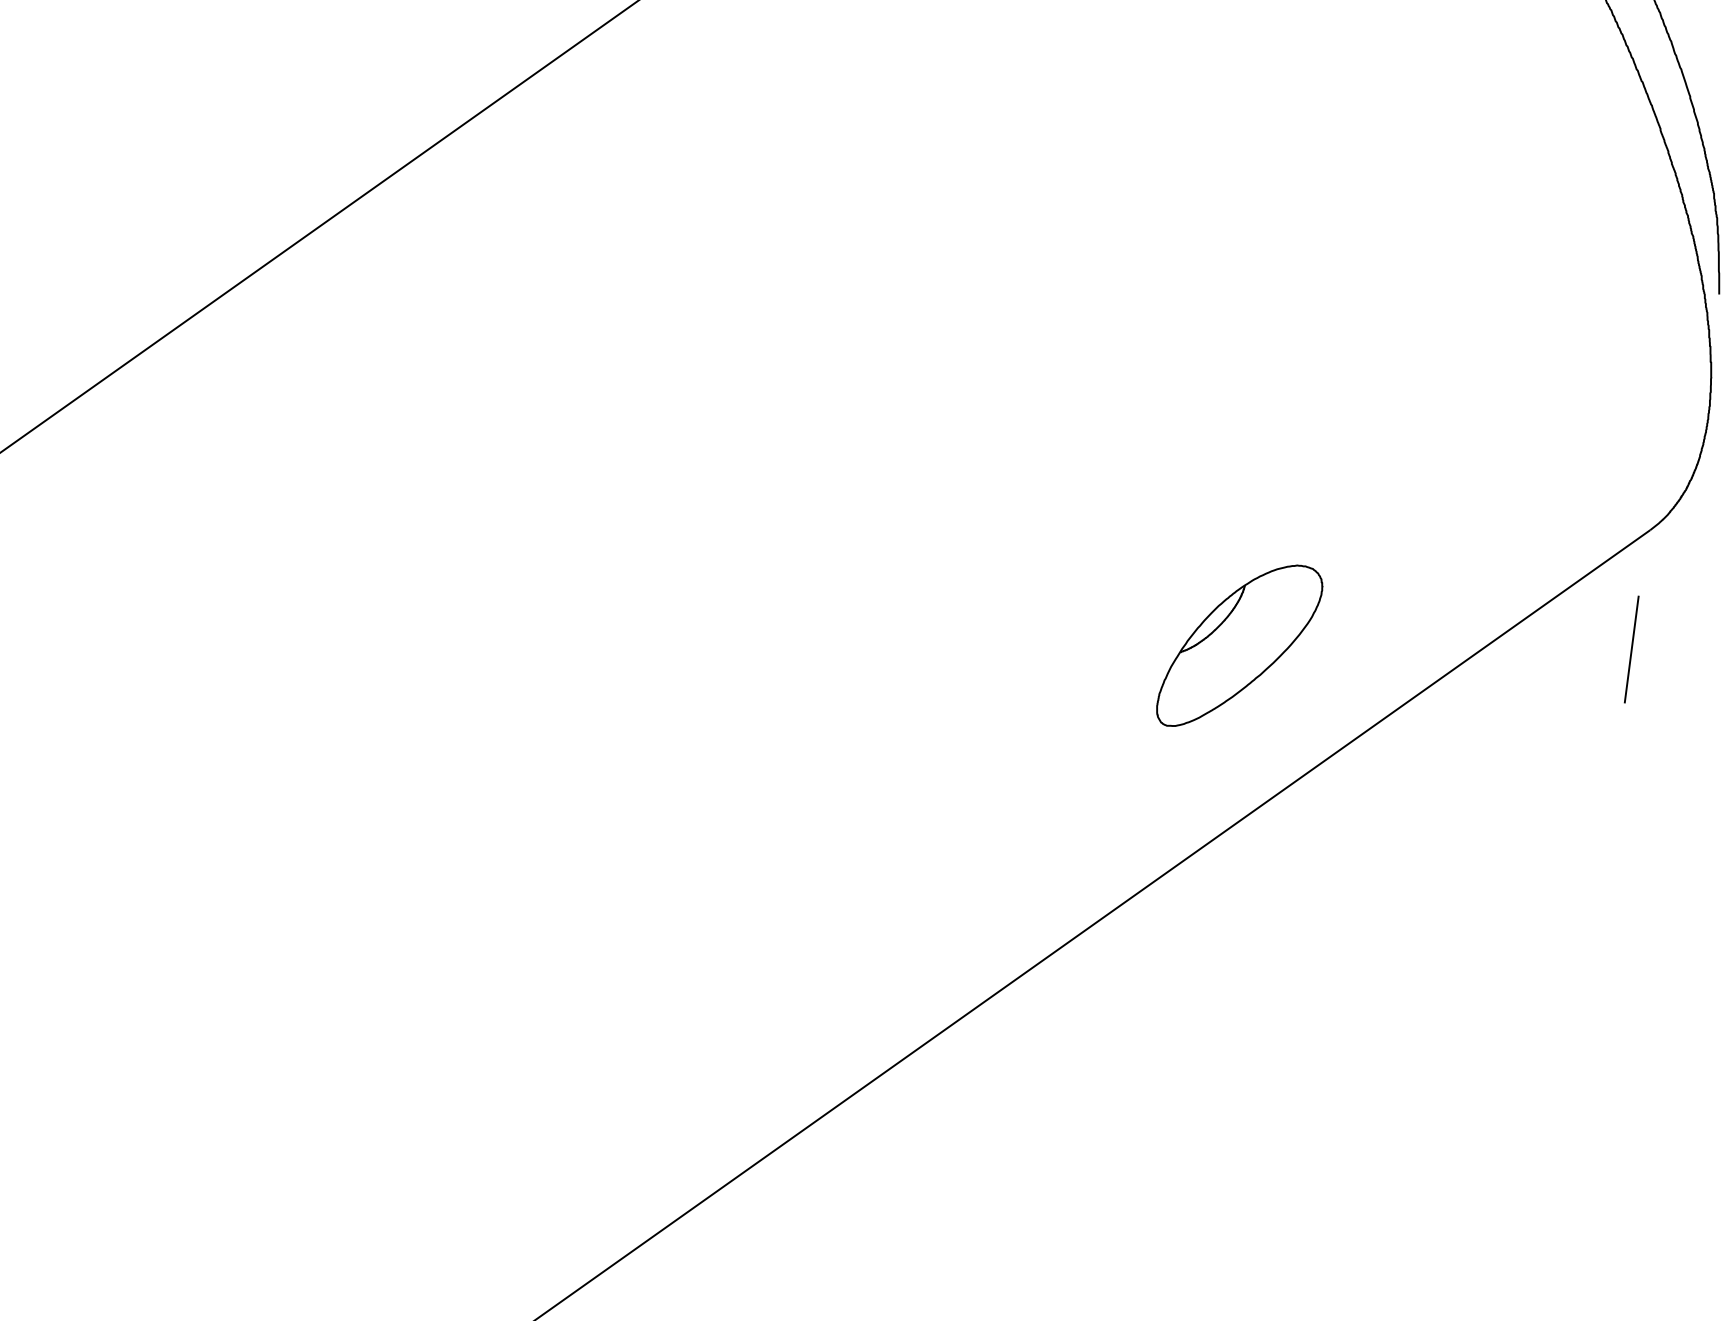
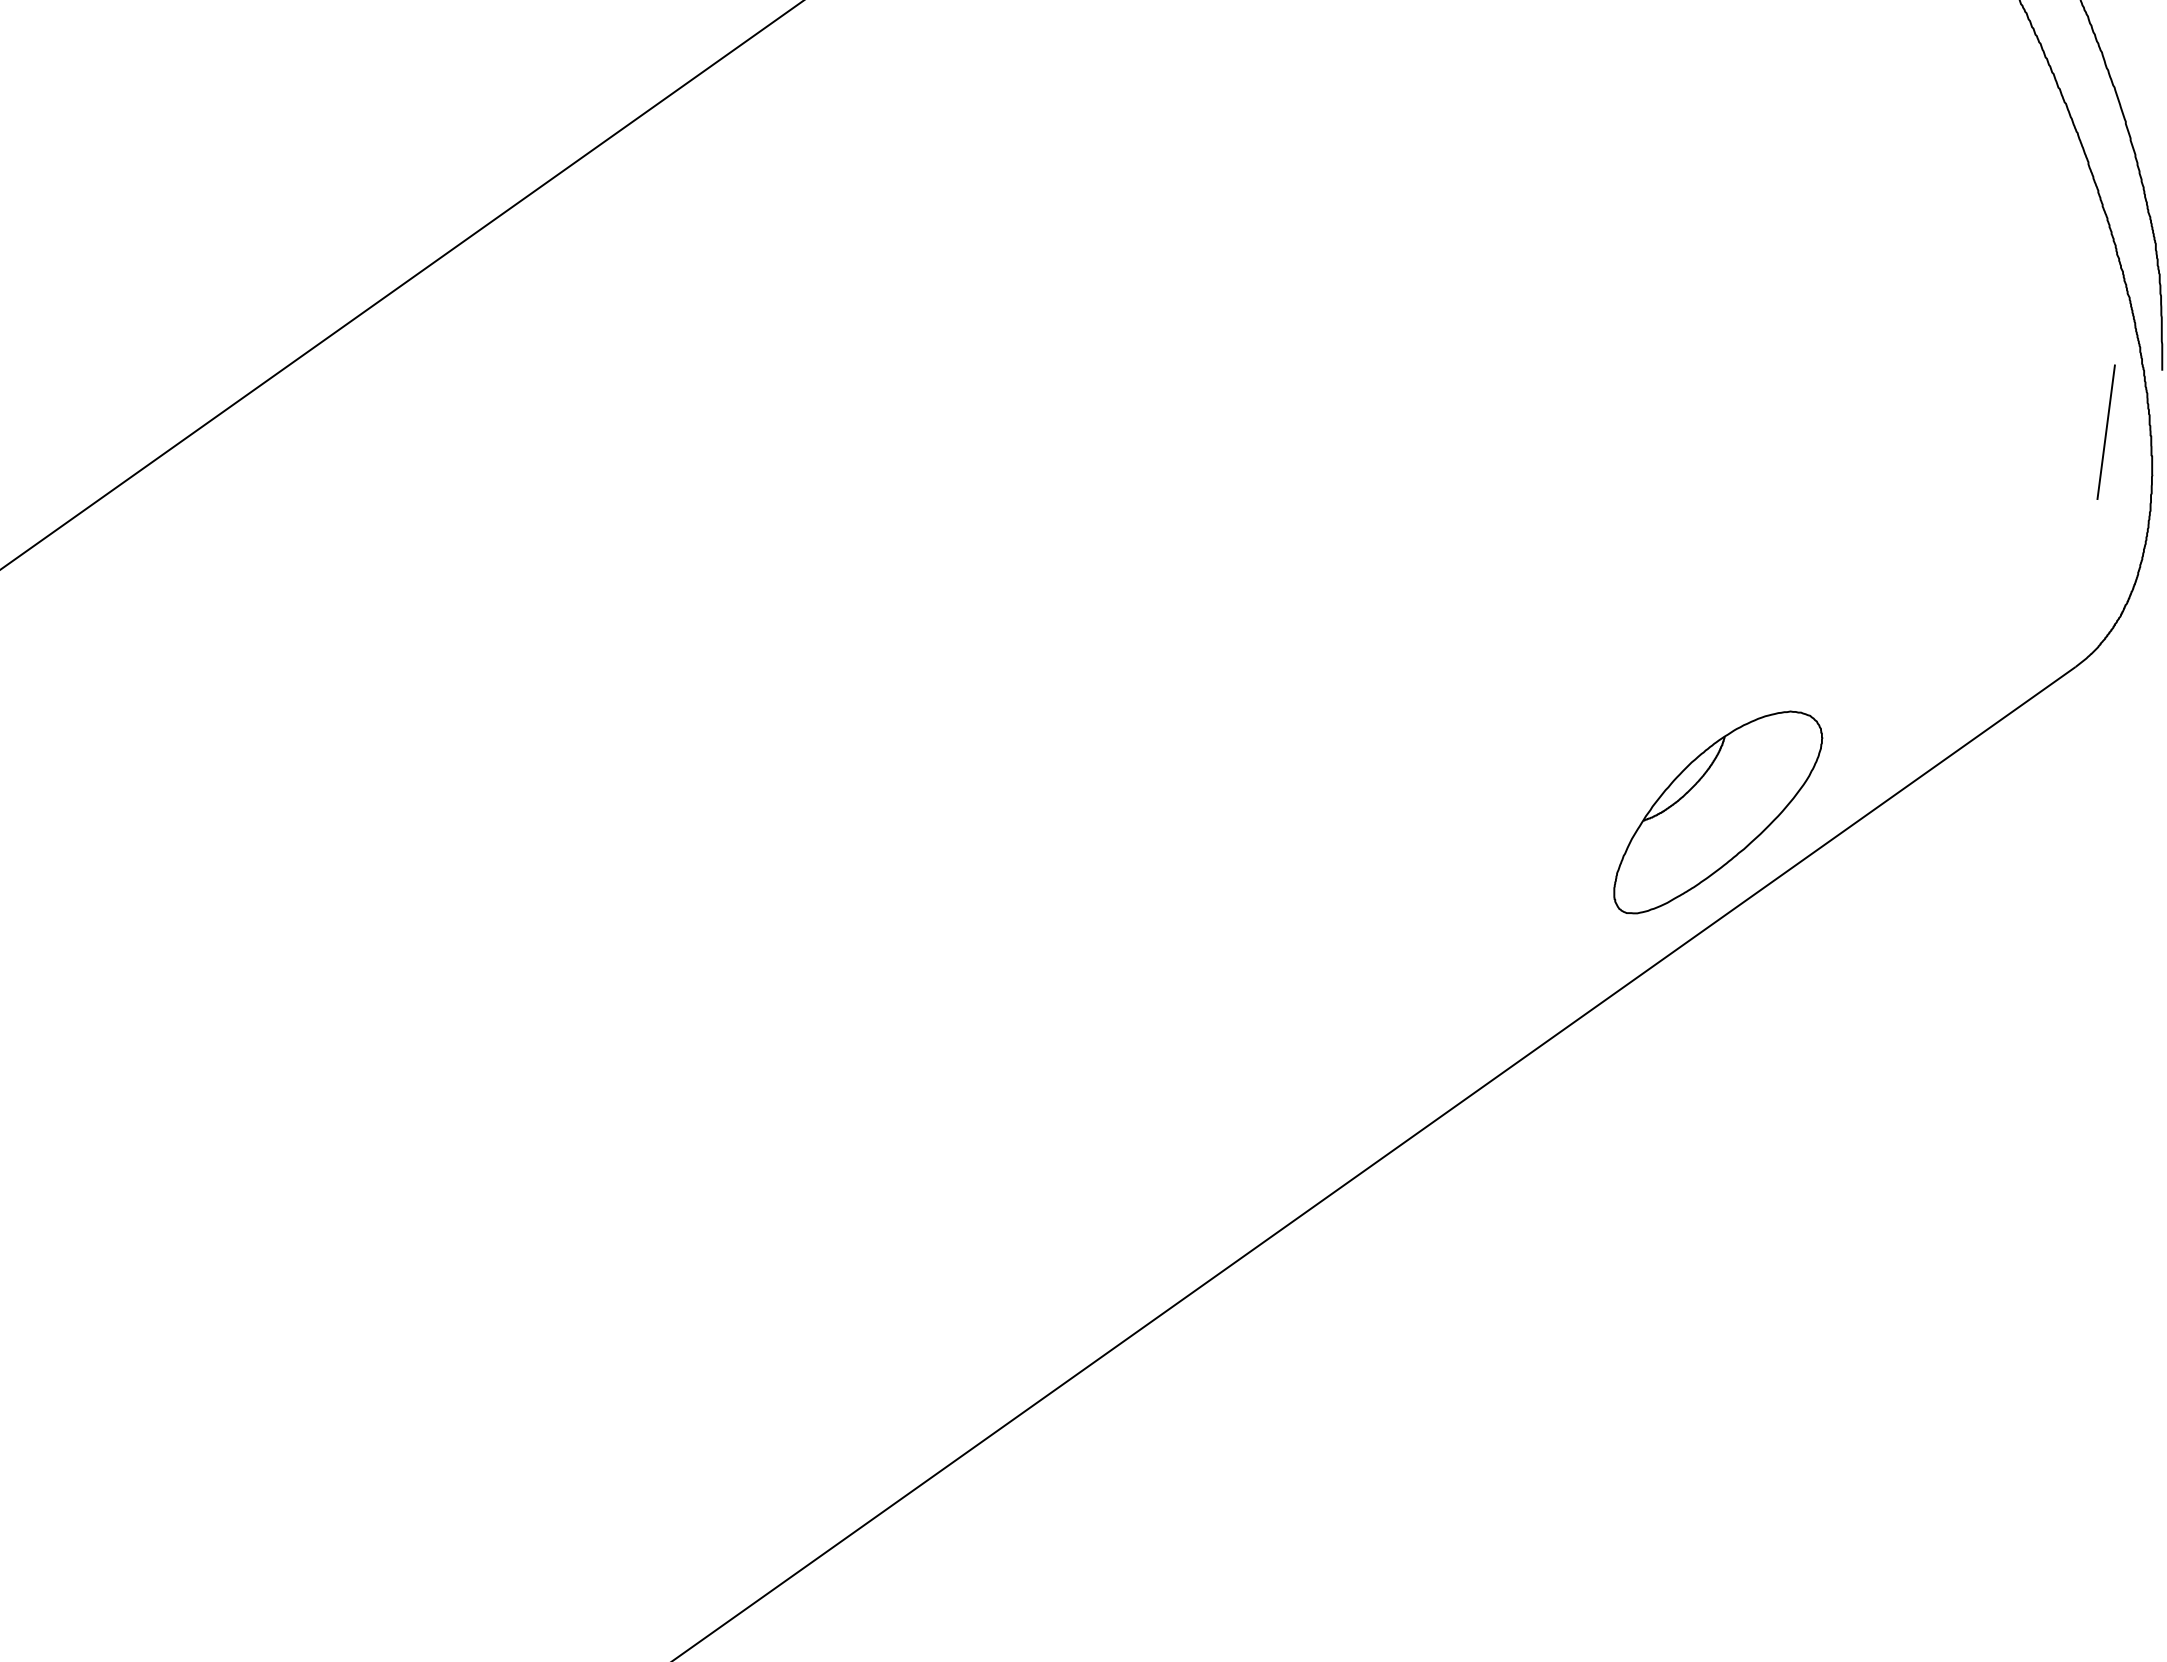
part: (1239, 645) -> (1718, 812), moved
line: (1631, 648) -> (2105, 431), moved

